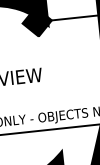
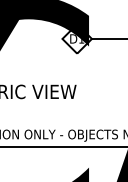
fill: (36, 21) -> (76, 38), removed

